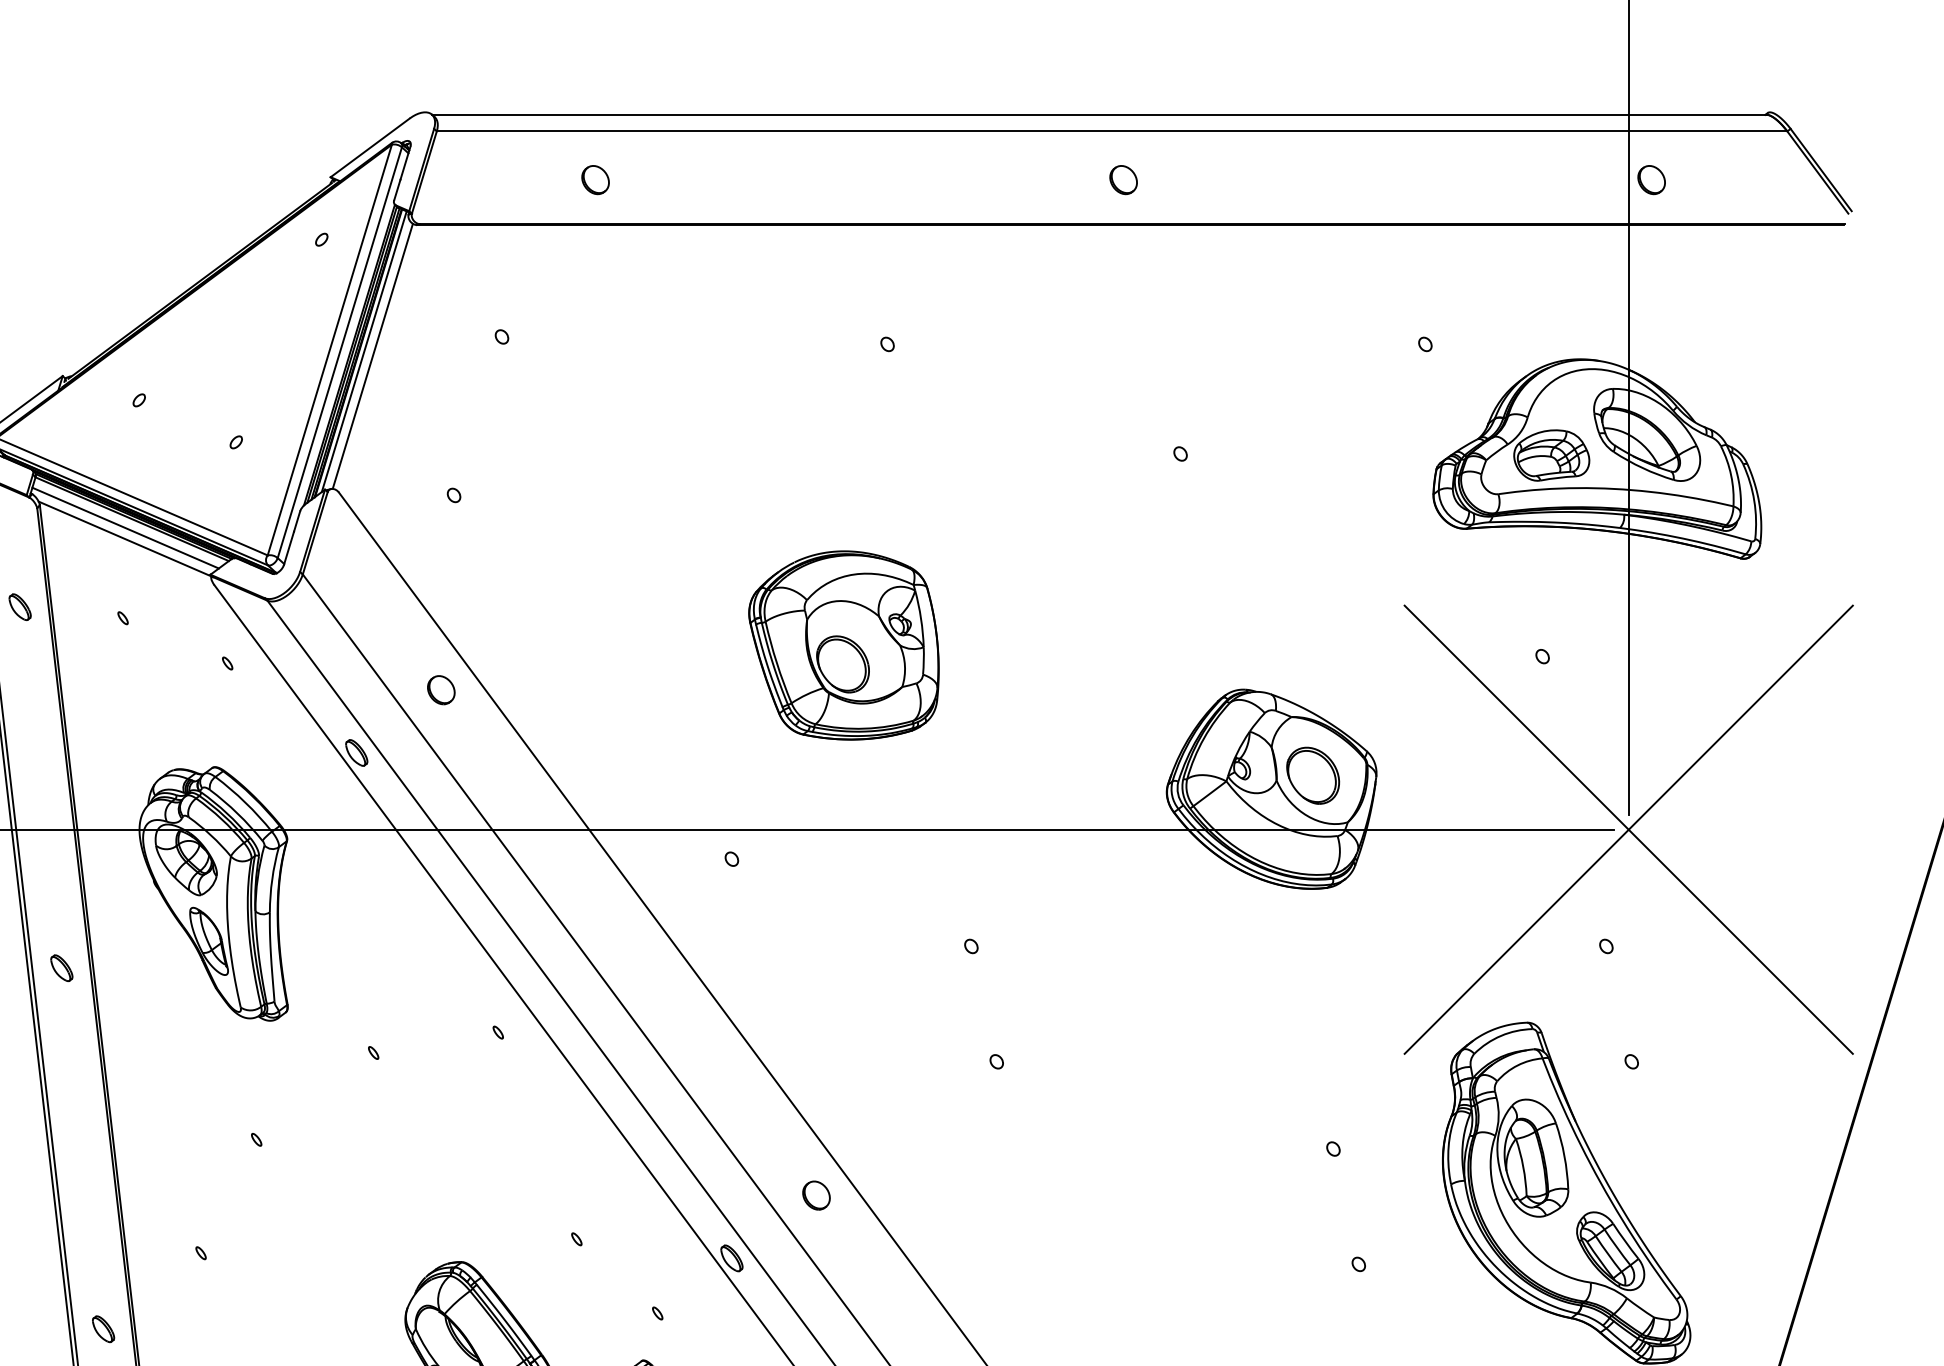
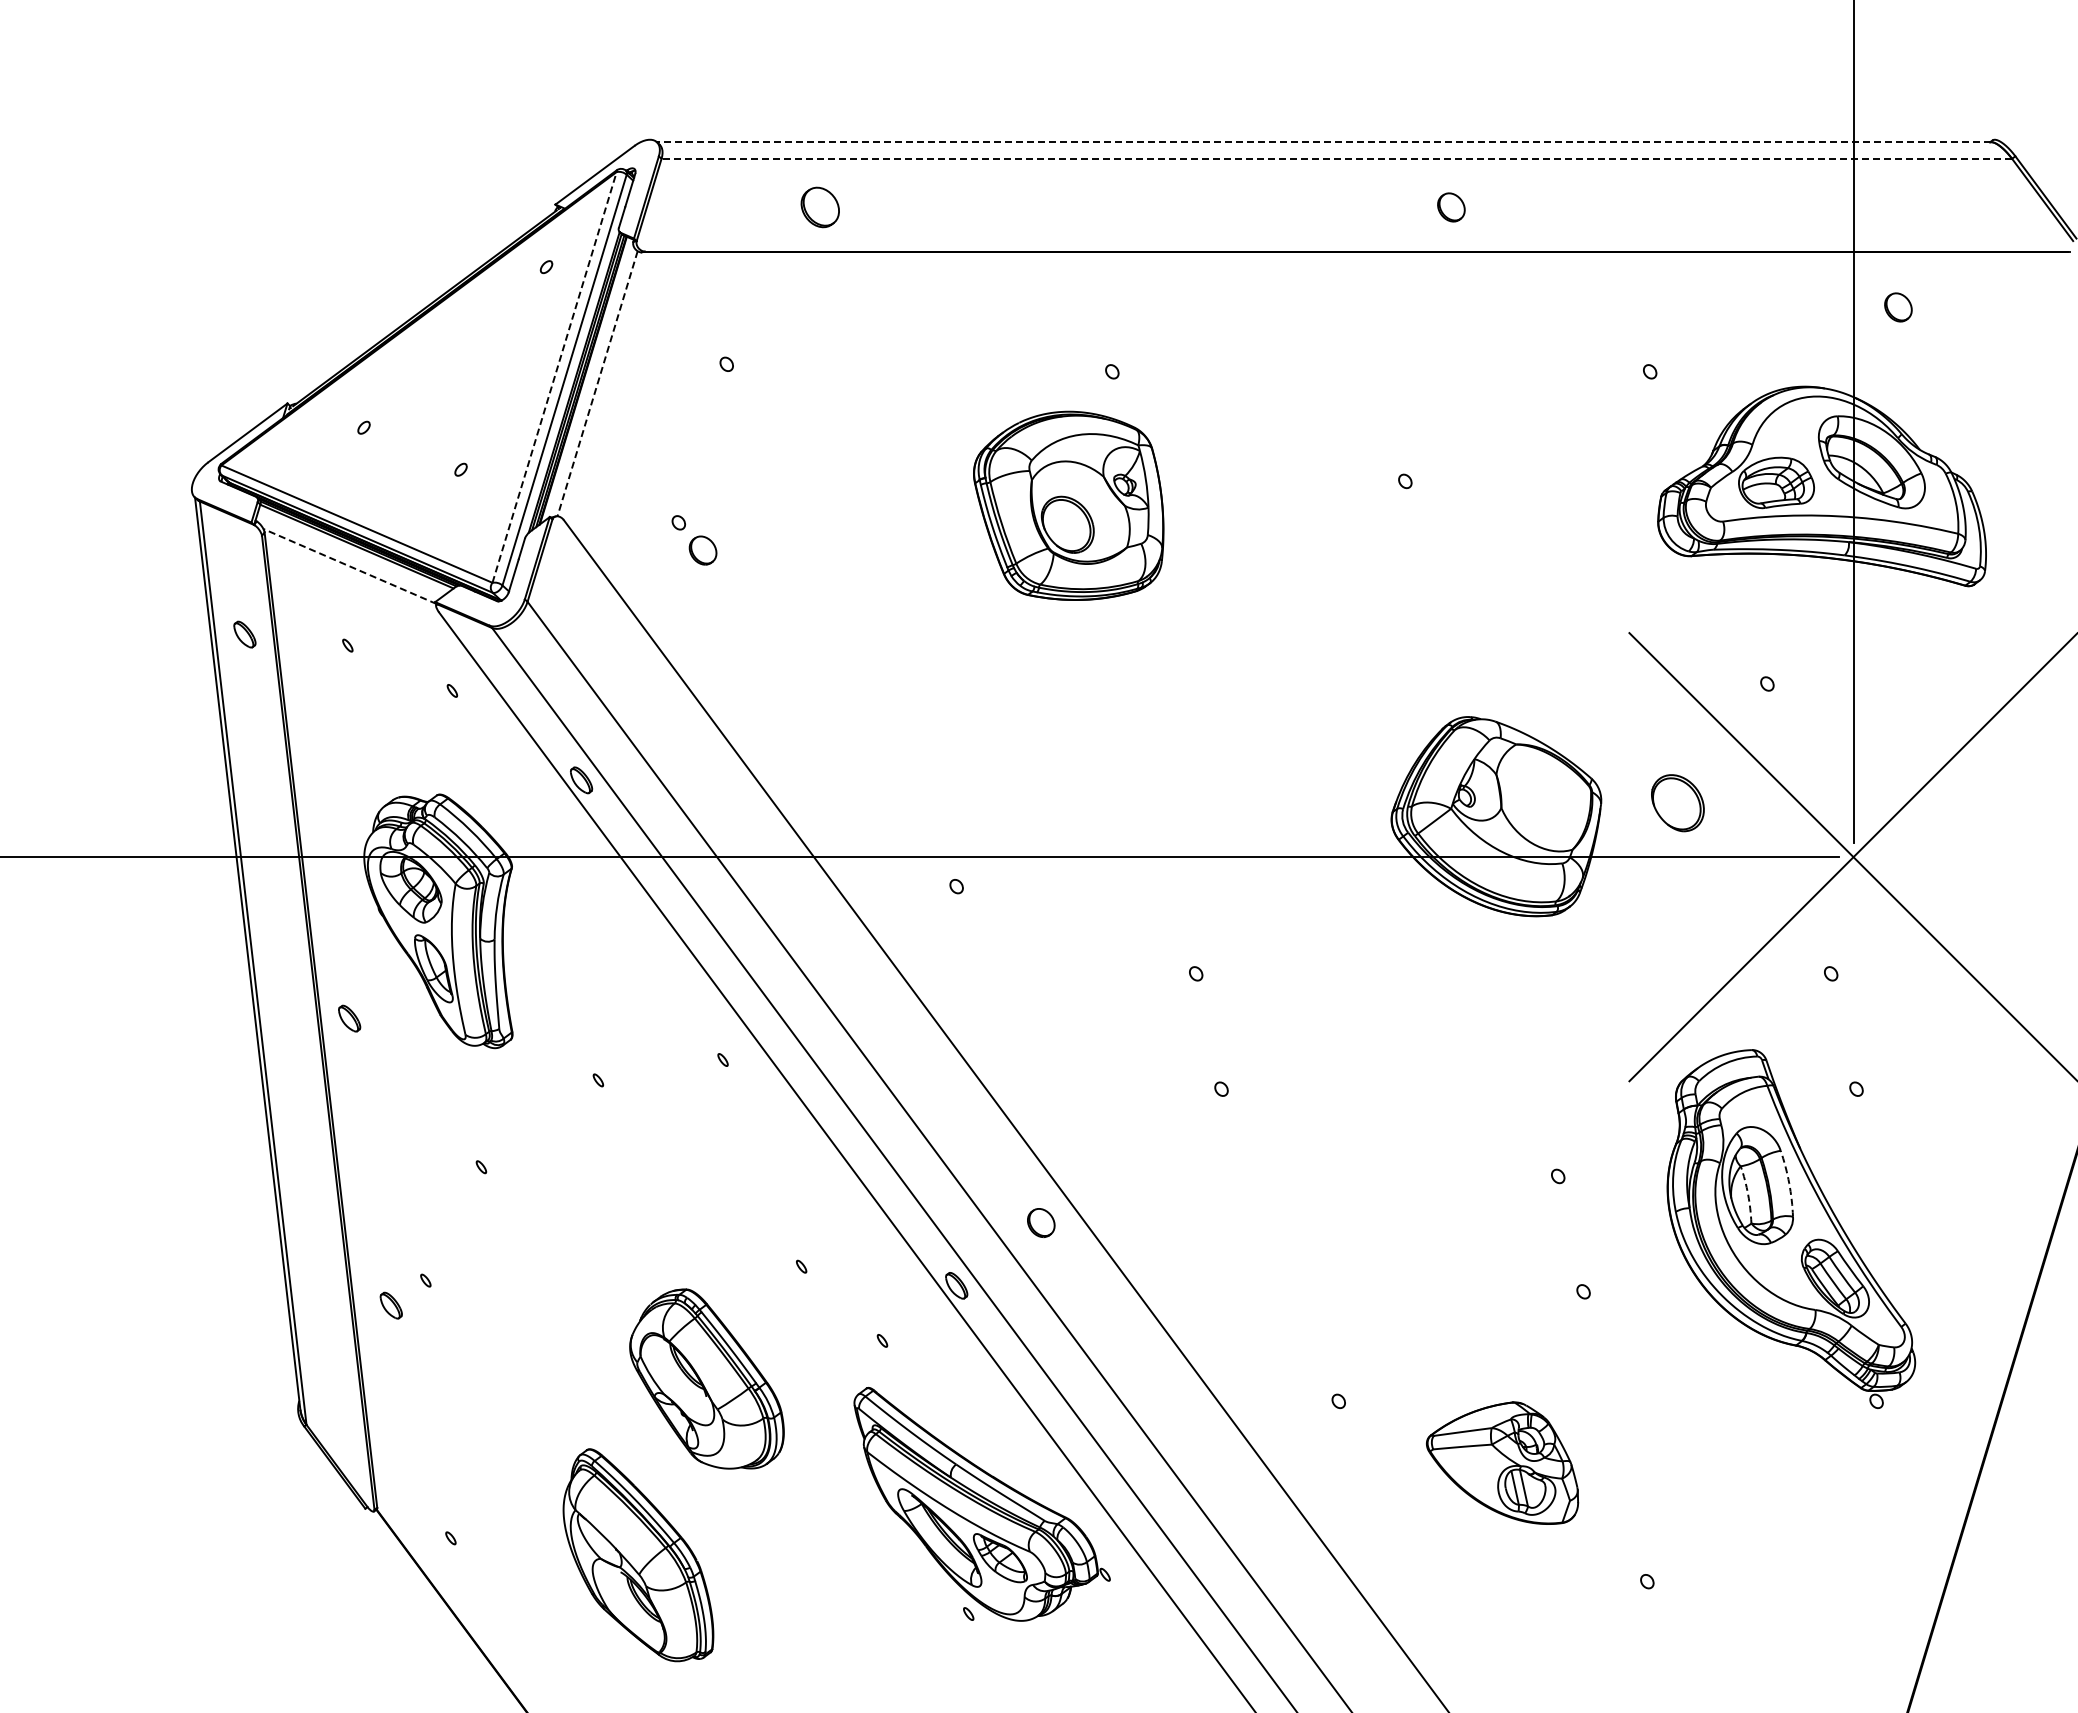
line: (1098, 115) -> (1323, 142), solid -> dashed
line: (1111, 131) -> (1336, 158), solid -> dashed
part: (595, 180) -> (820, 207), size x1.4
part: (1123, 180) -> (1451, 207), moved
part: (1651, 180) -> (1898, 307), moved
line: (329, 350) -> (554, 377), solid -> dashed
line: (363, 351) -> (588, 378), removed
line: (372, 357) -> (597, 384), solid -> dashed
line: (125, 528) -> (350, 555), removed
line: (124, 539) -> (349, 566), solid -> dashed
part: (843, 645) -> (1068, 505), moved
part: (440, 690) -> (702, 550), moved
part: (1312, 776) -> (1677, 803), moved
part: (61, 968) -> (349, 1018), moved
arc: (1564, 1156) -> (1789, 1183), solid -> dashed
arc: (1523, 1167) -> (1748, 1194), solid -> dashed
part: (102, 1329) -> (390, 1305), moved

